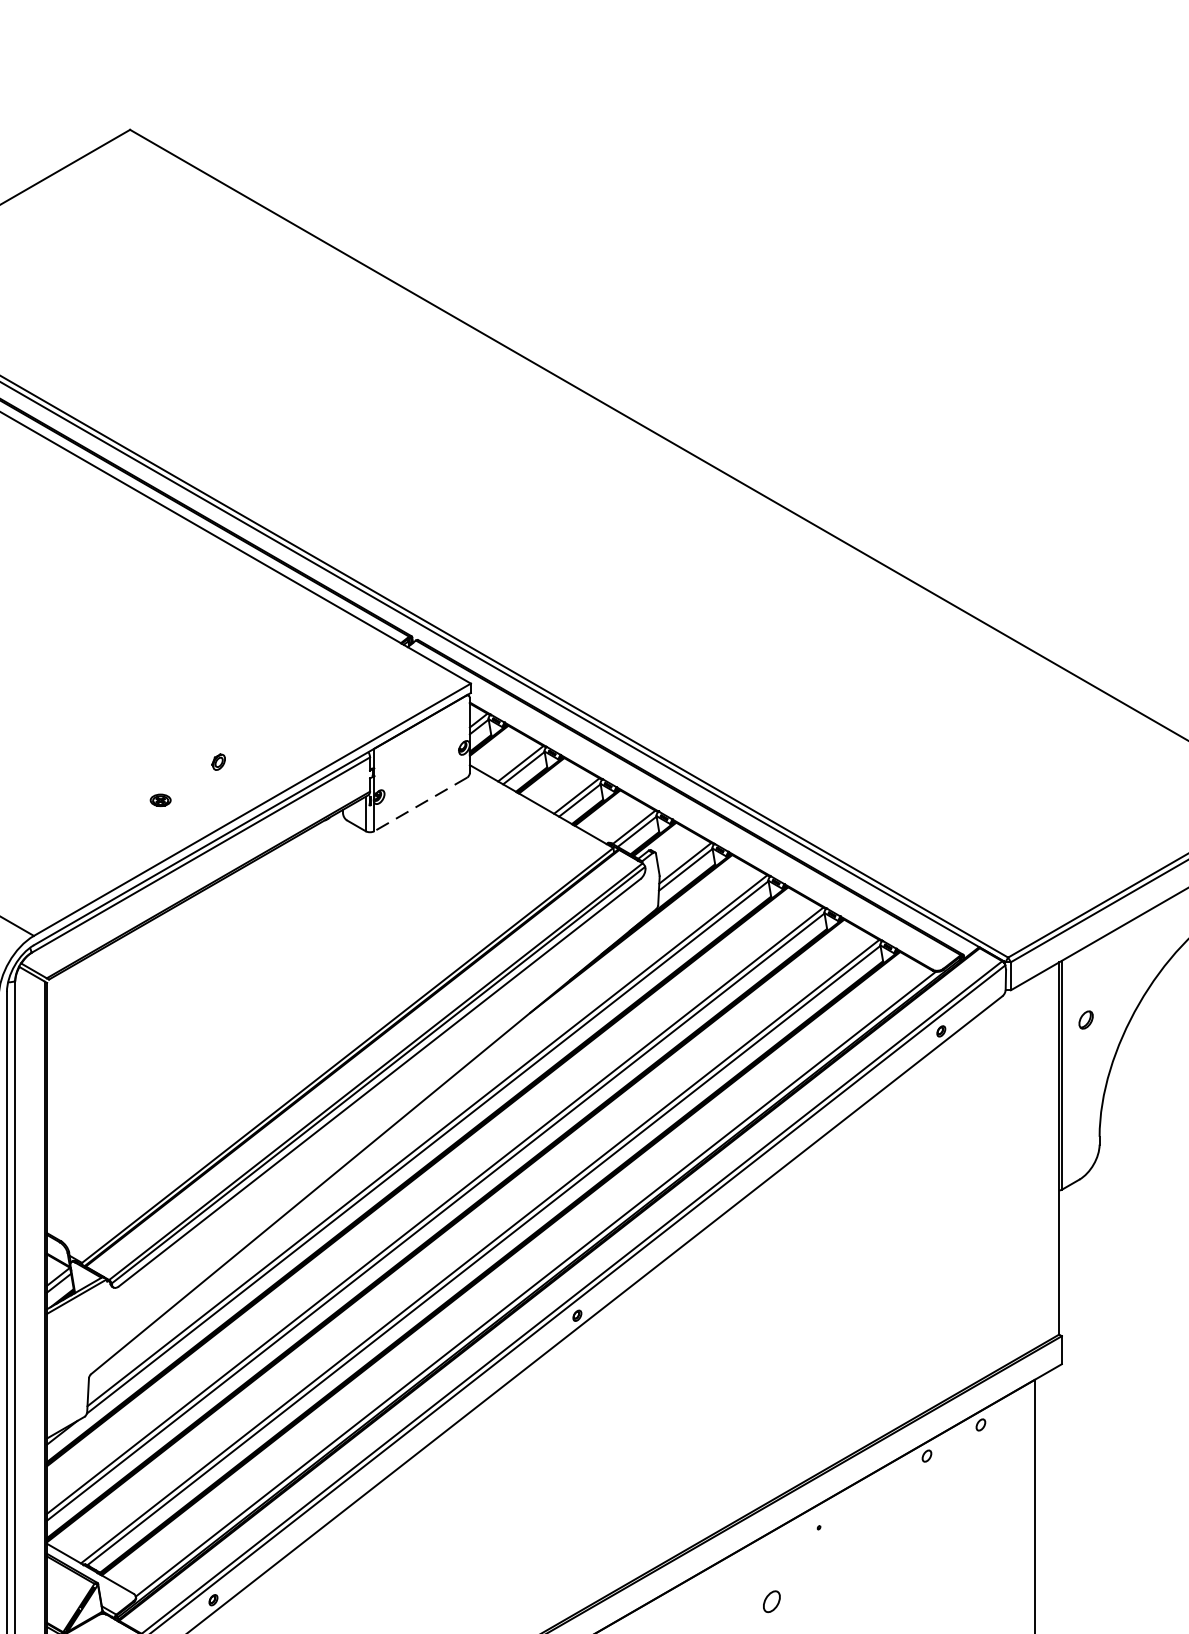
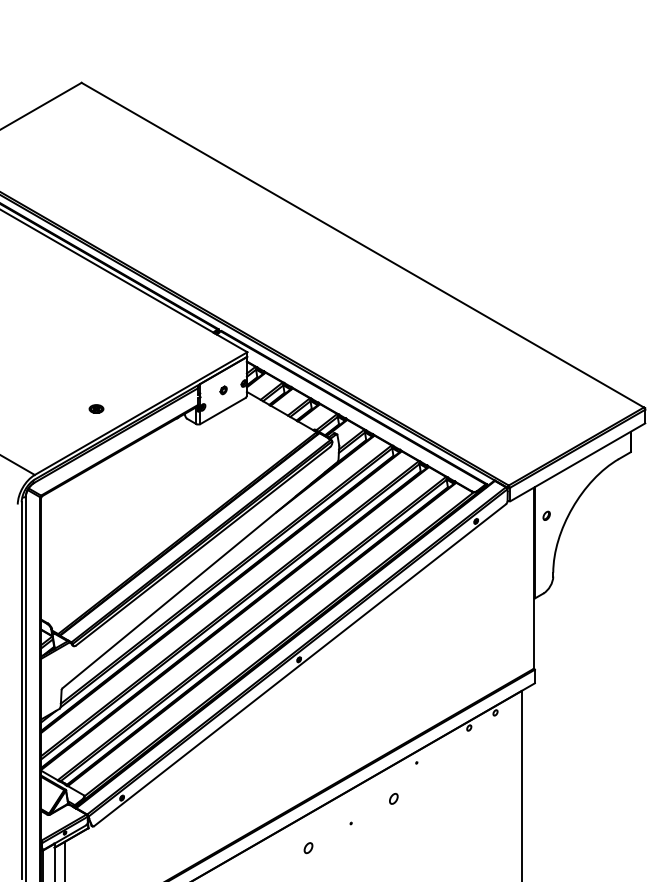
part: (218, 762) -> (223, 390), moved
part: (160, 799) -> (96, 408), size x1.43
line: (419, 805) -> (222, 411), dashed -> solid

